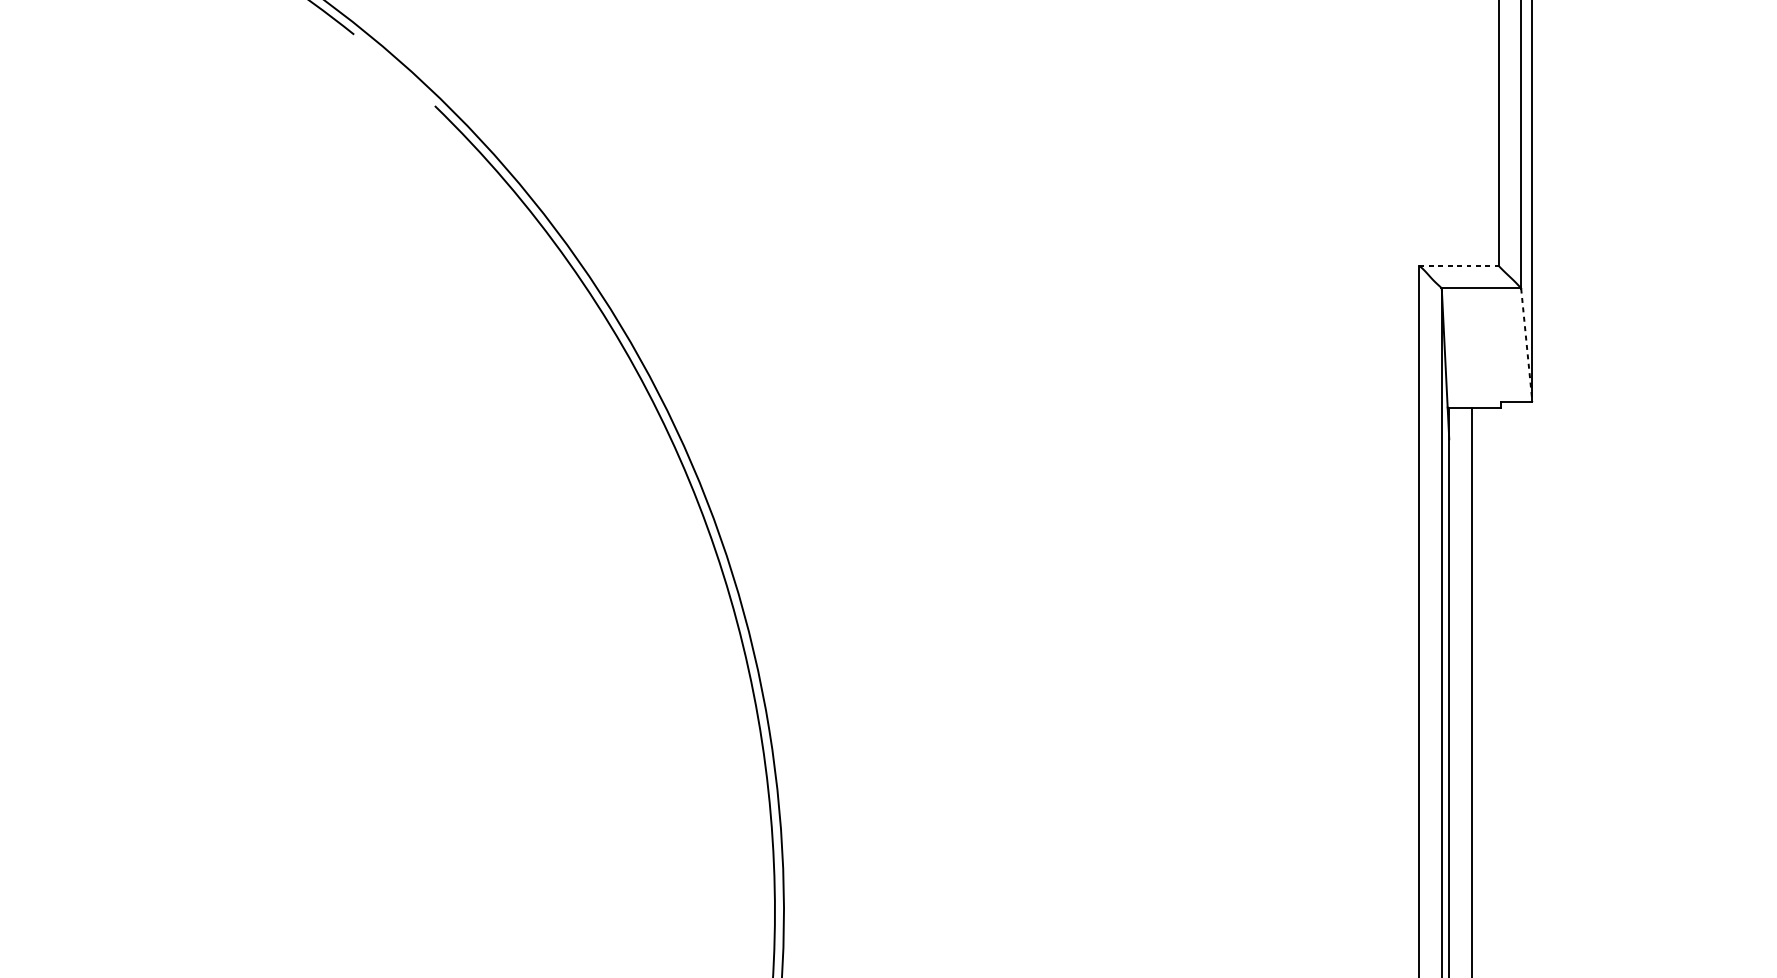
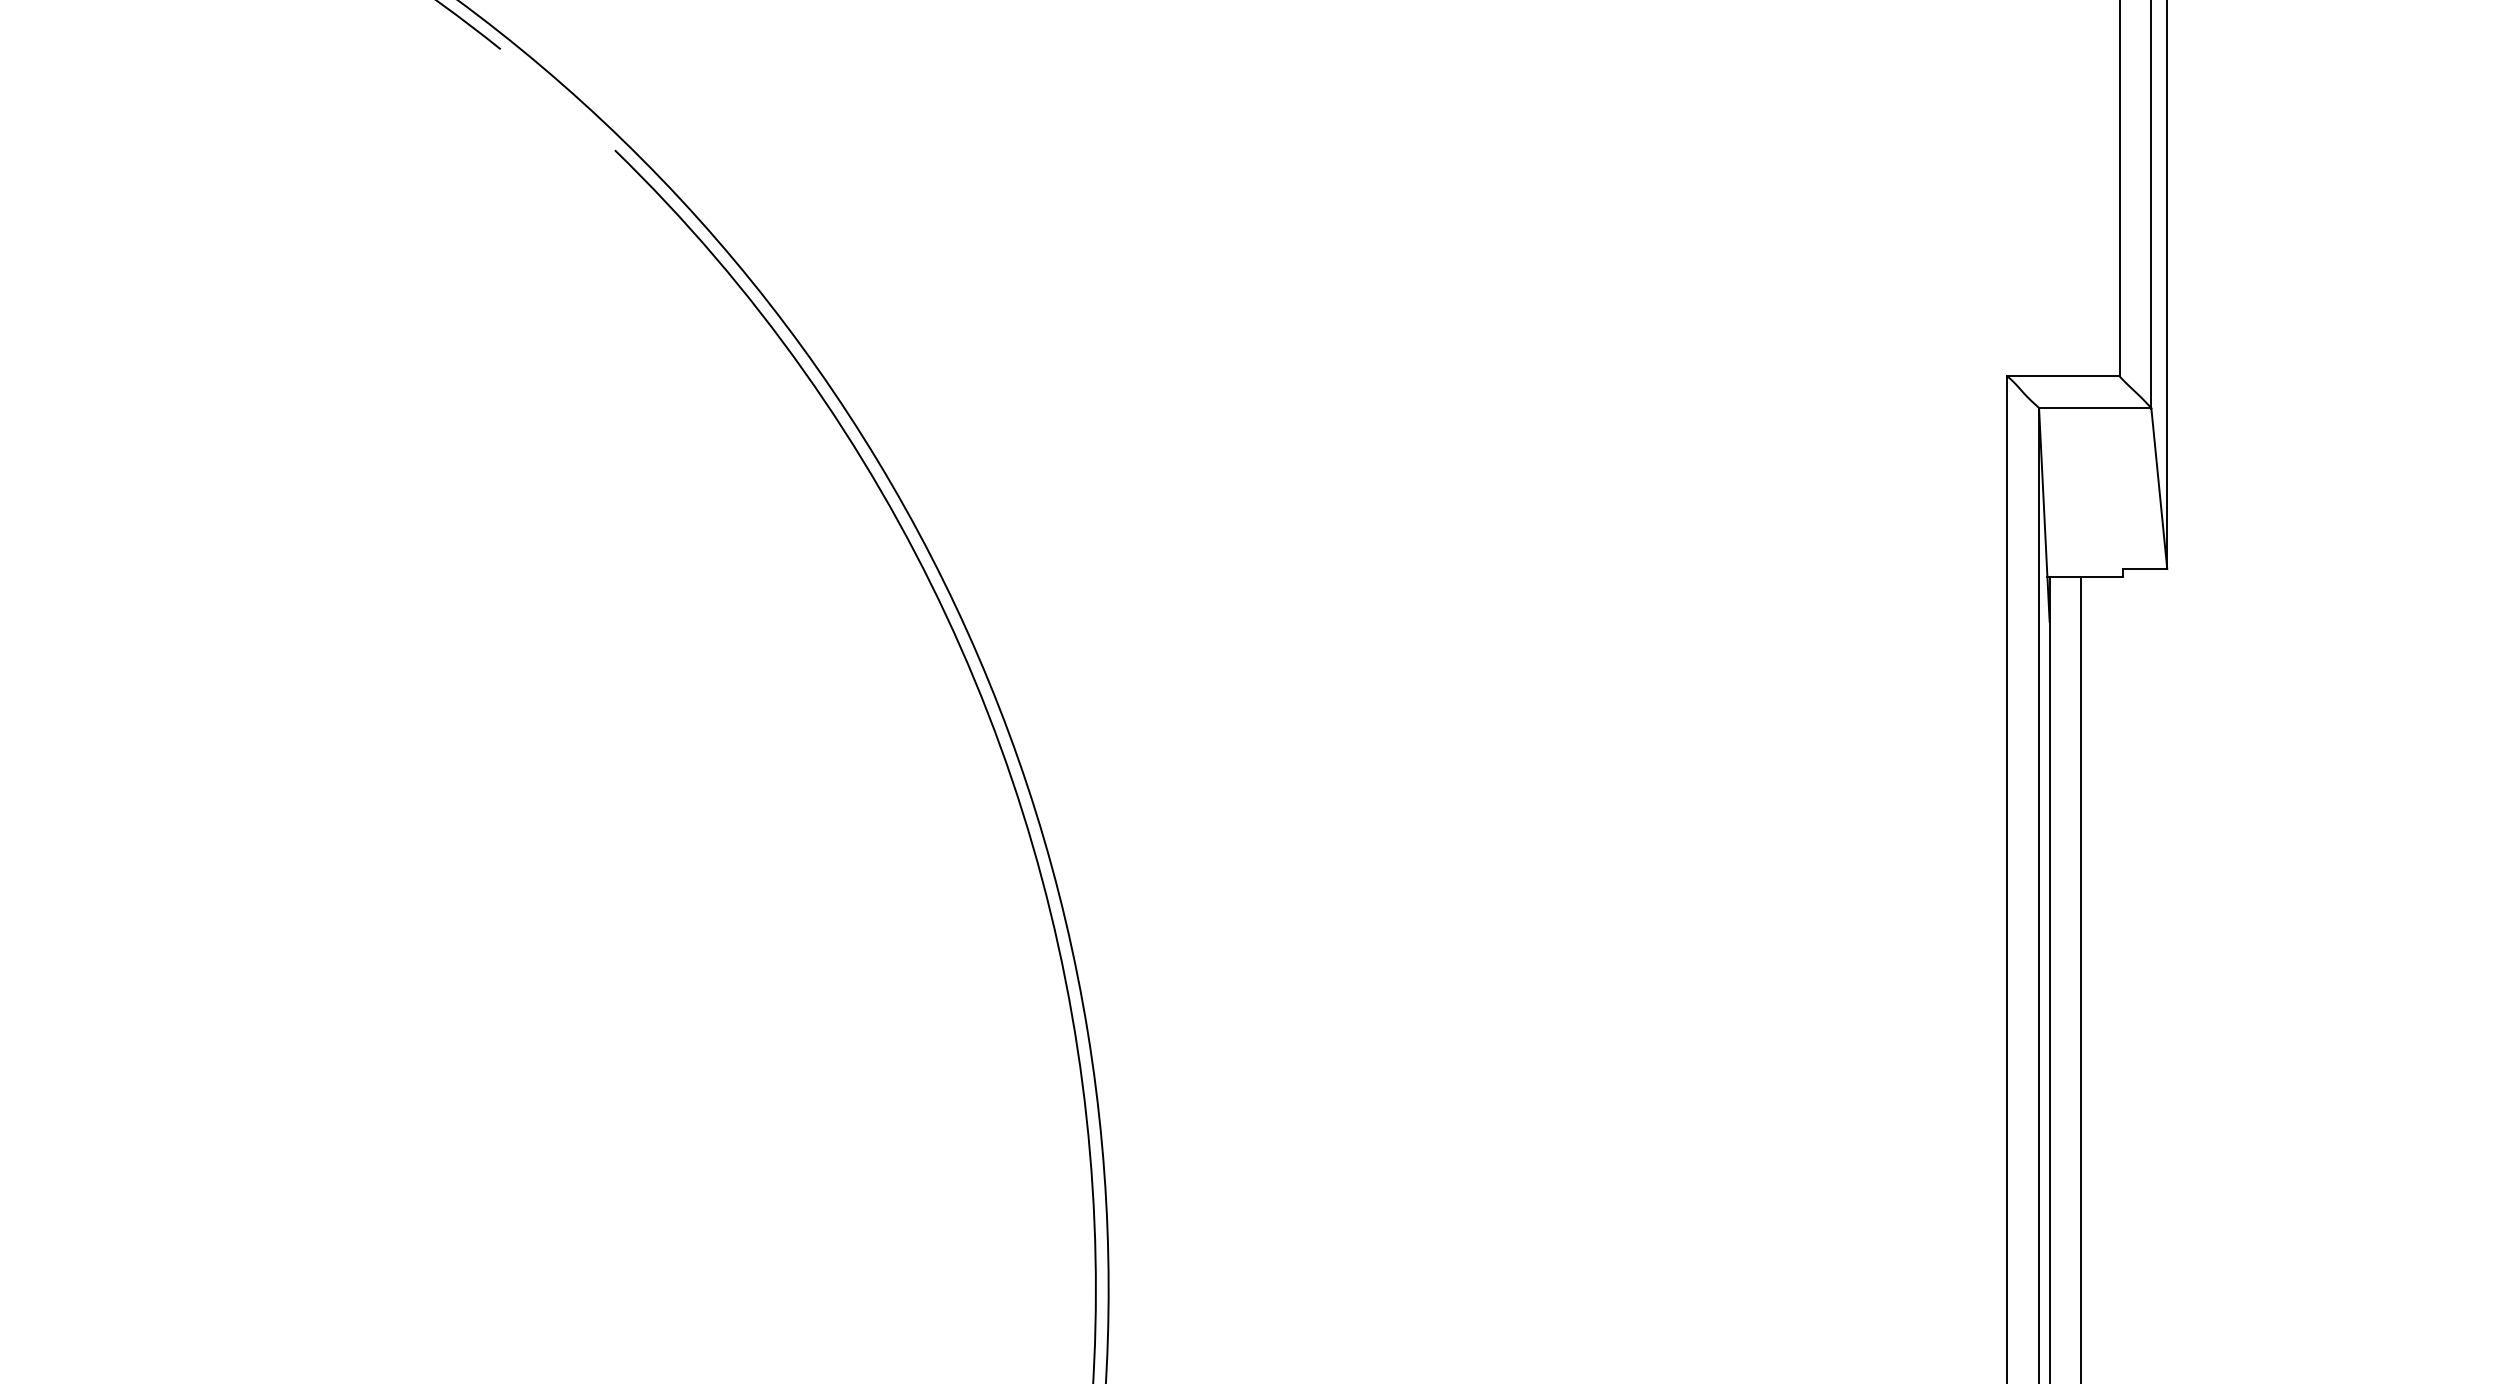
line: (1459, 265) -> (2063, 376), dashed -> solid
line: (1526, 345) -> (2159, 488), dashed -> solid

